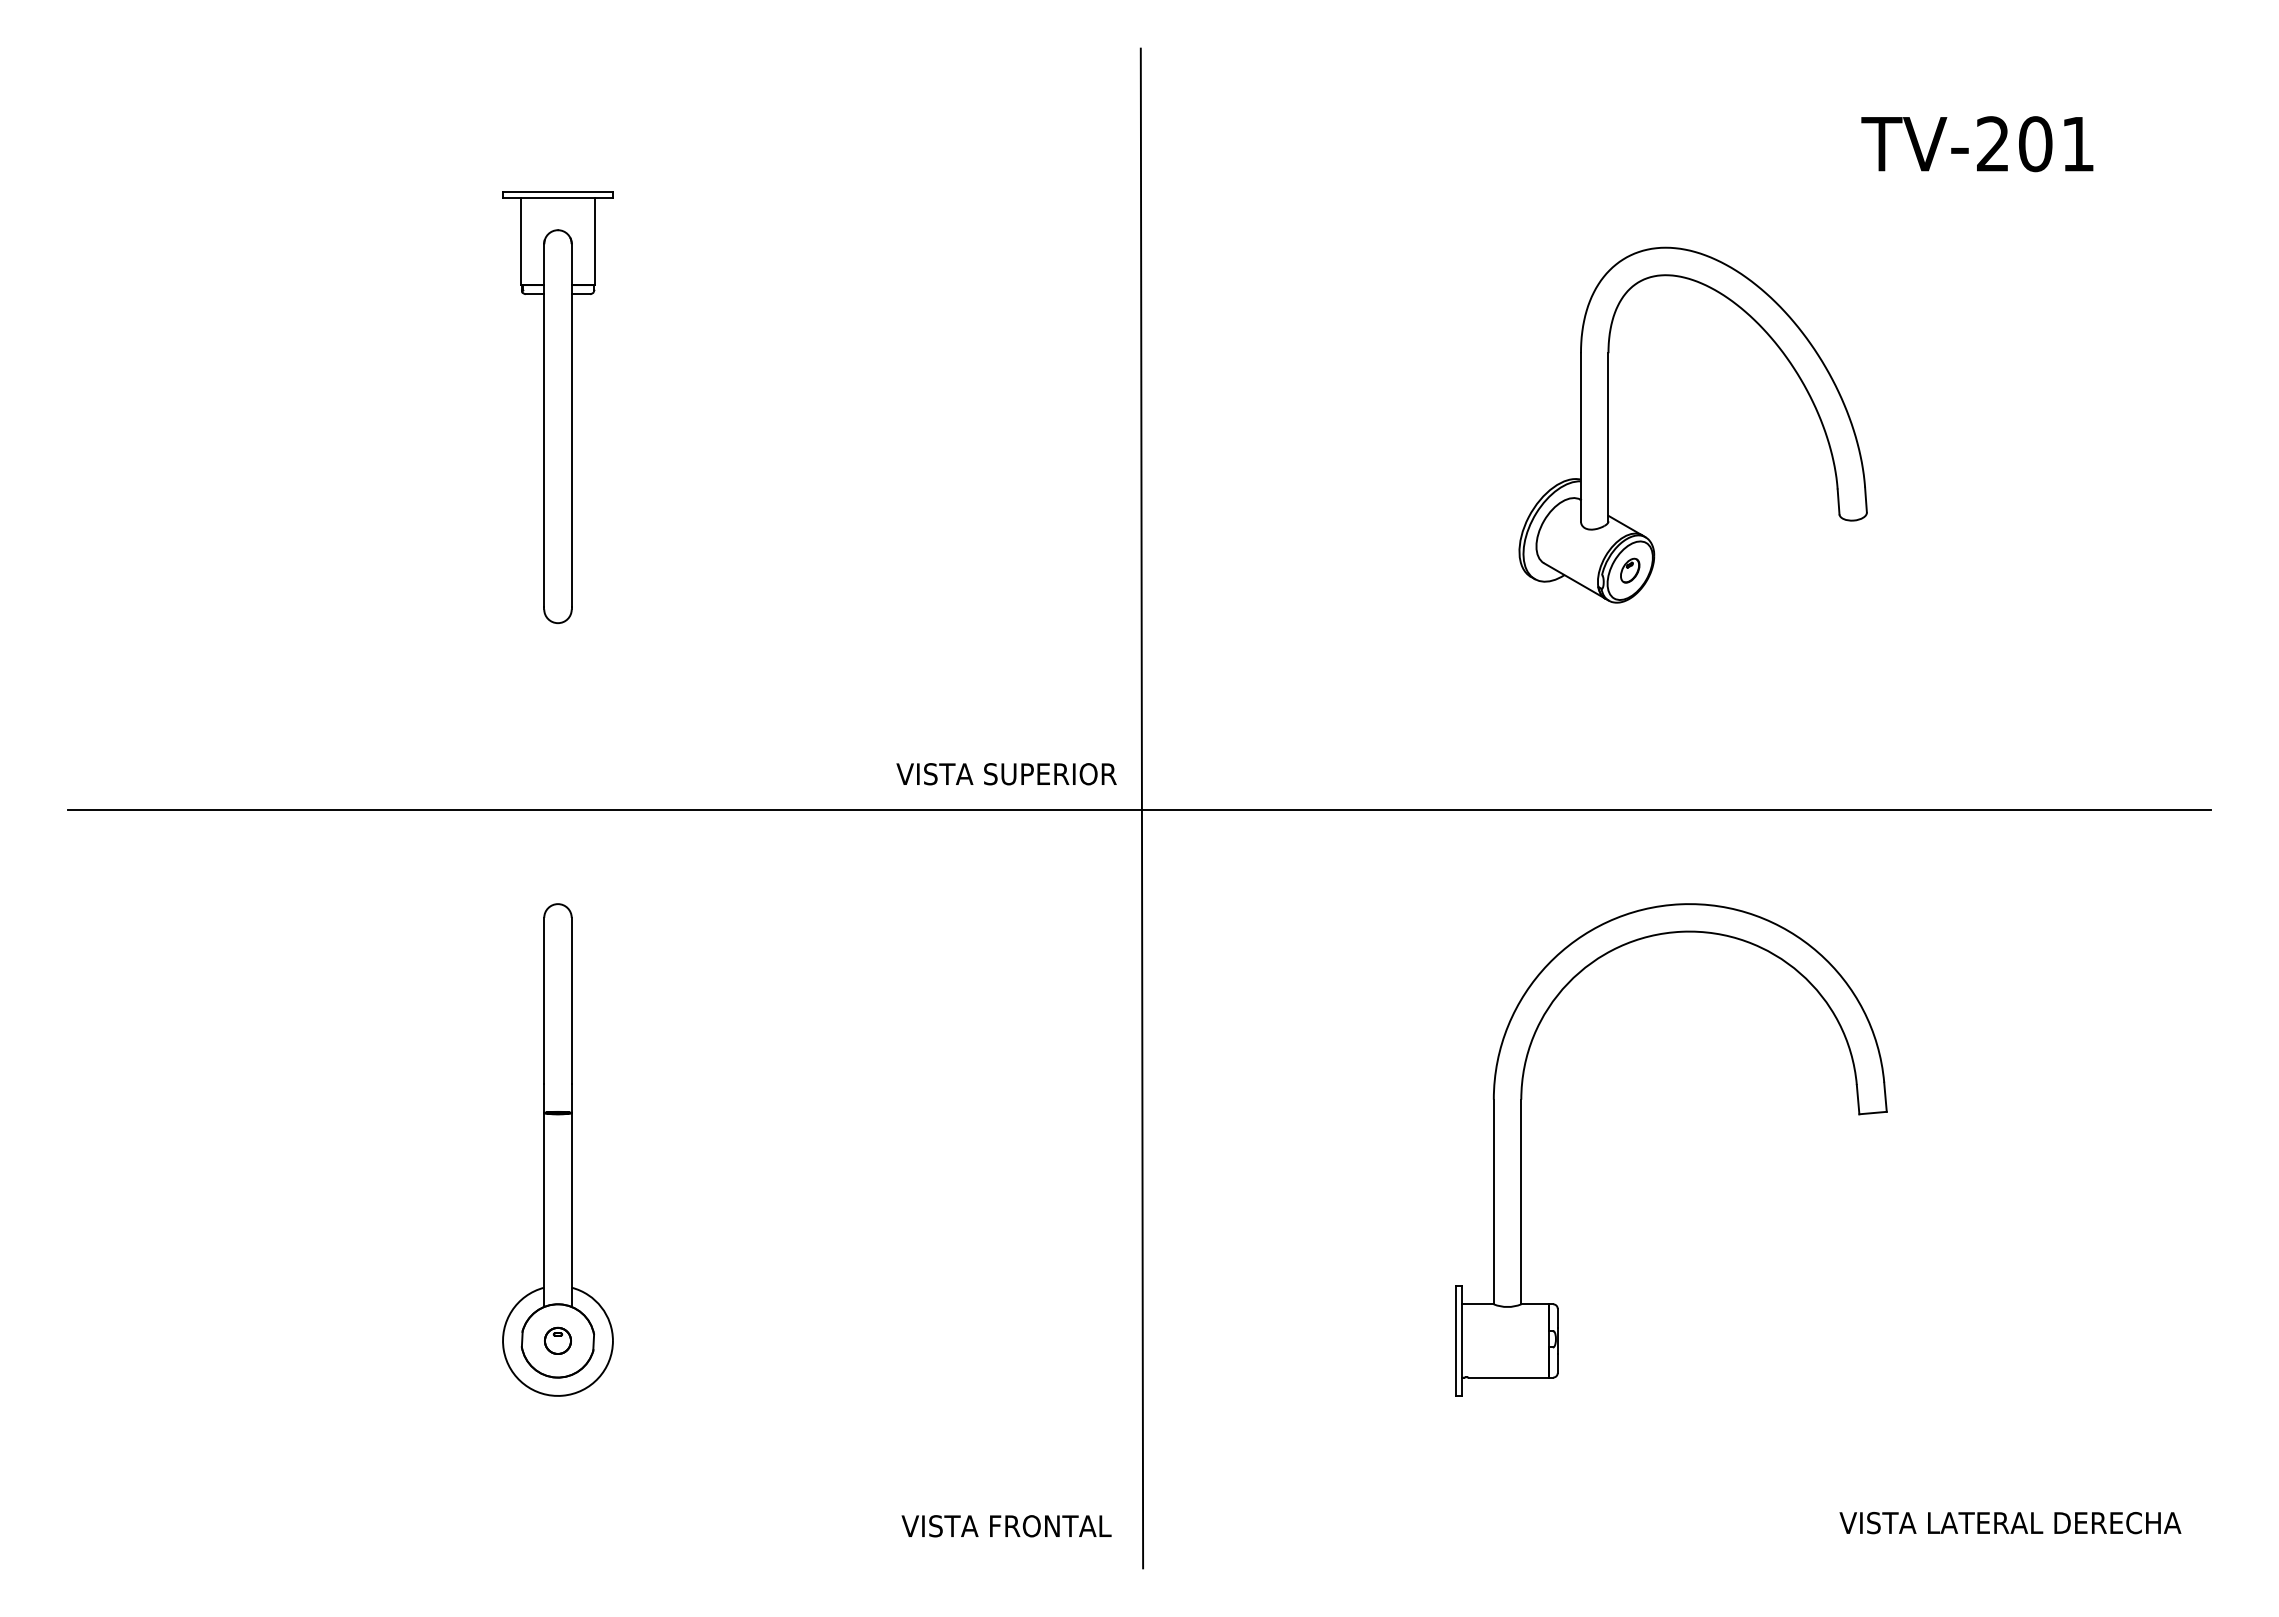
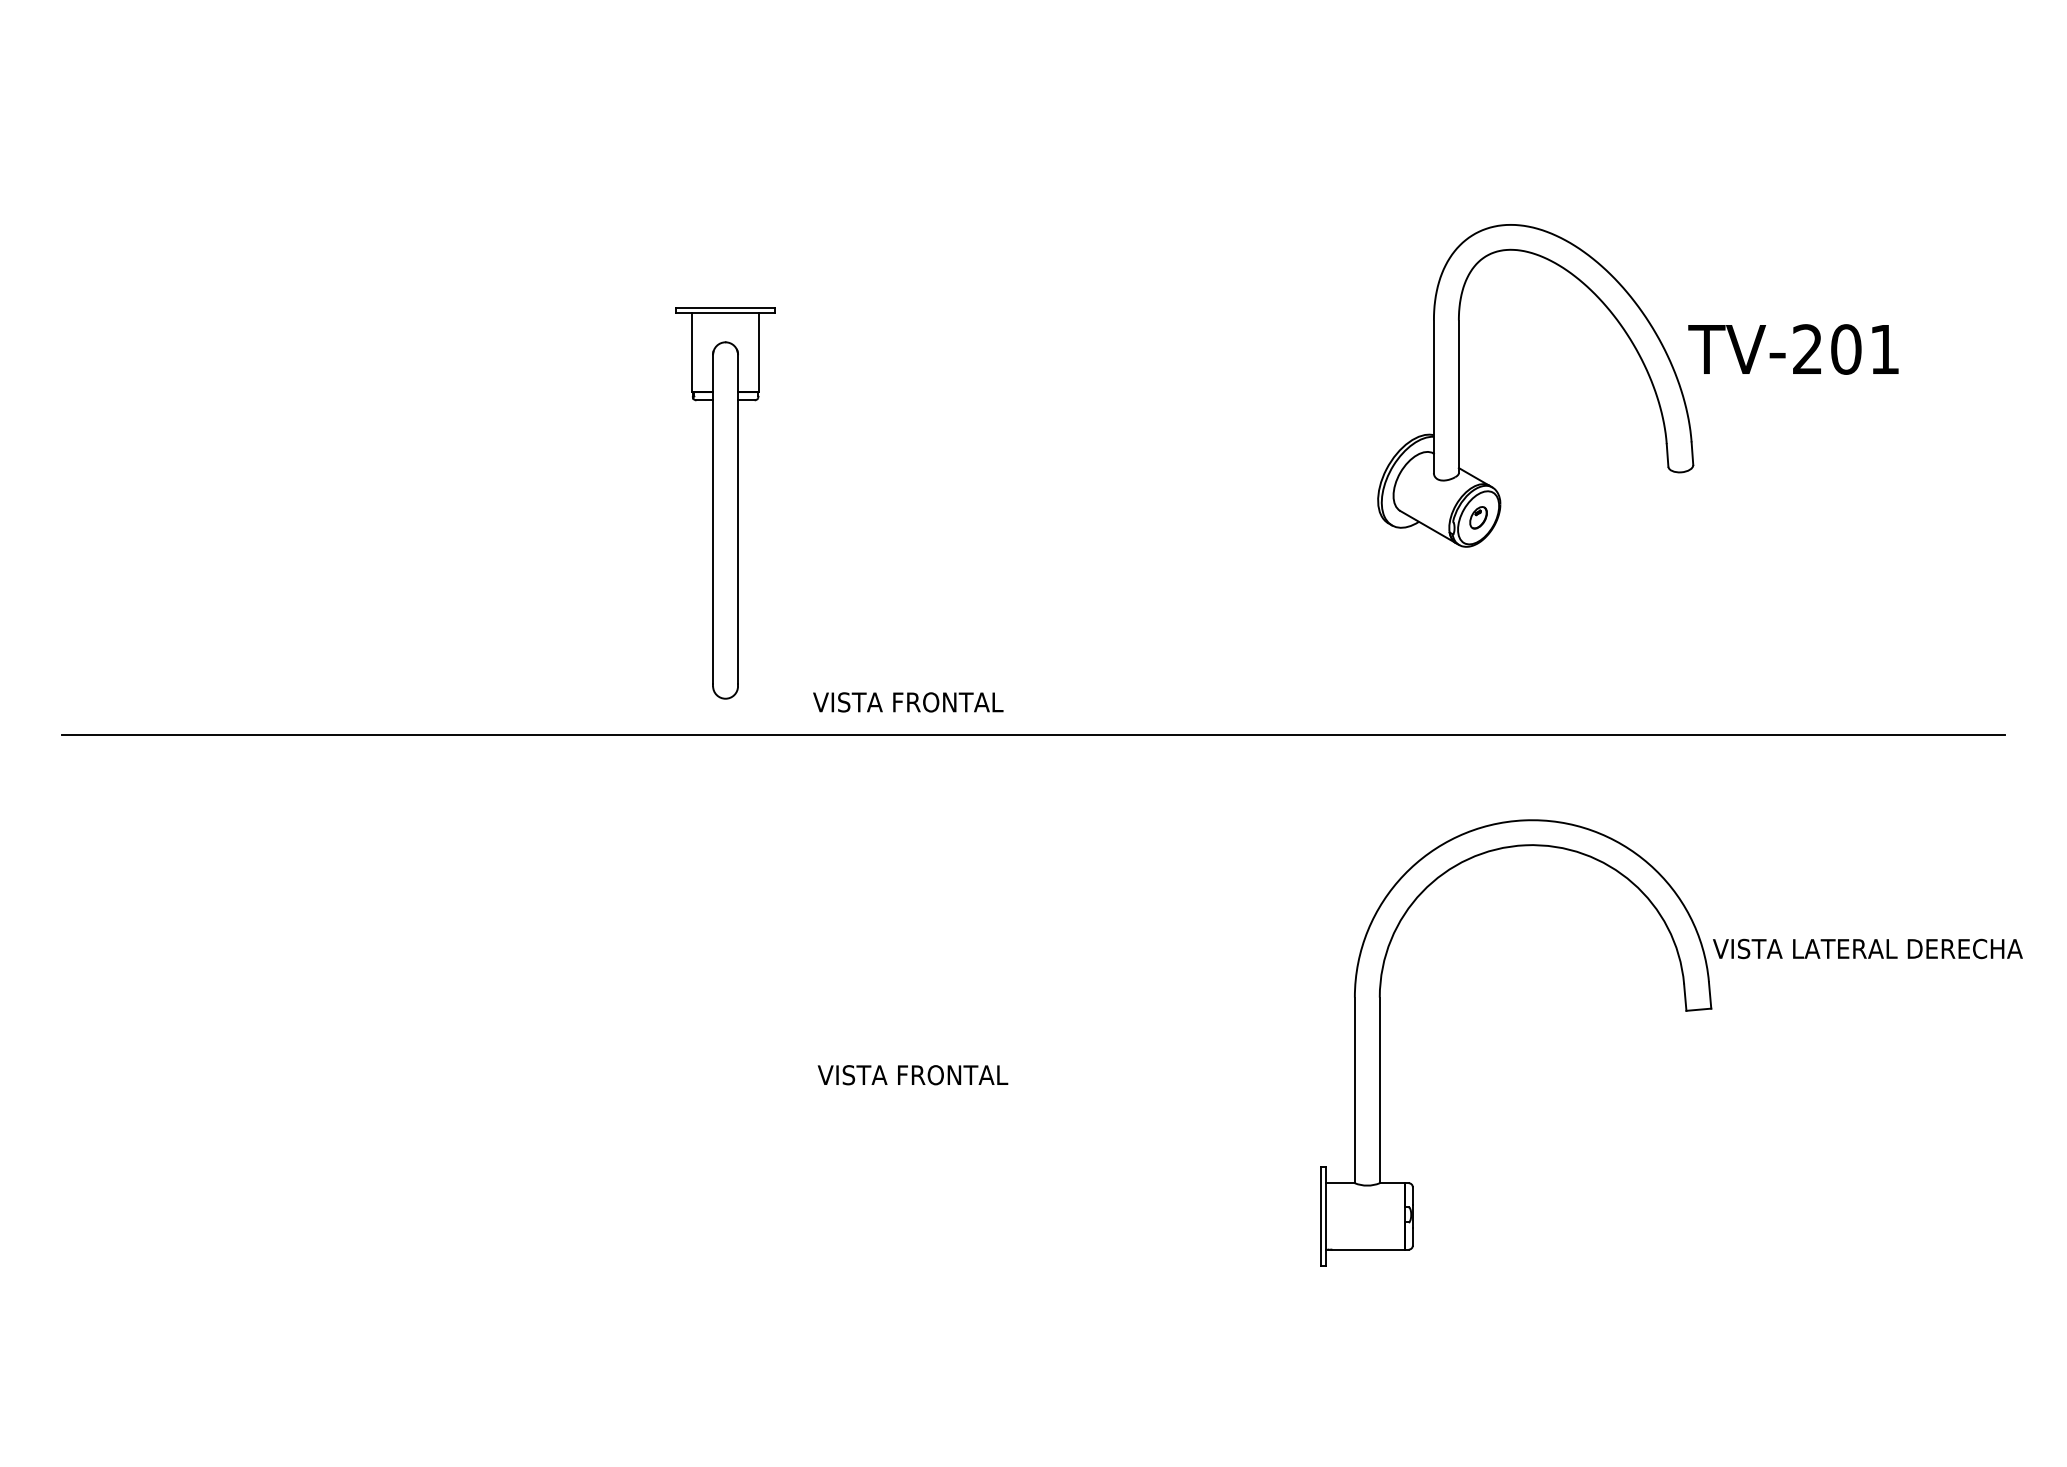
text: (1977, 144) -> (1793, 349), moved
part: (557, 407) -> (725, 503), moved
text: (1050, 774) -> (952, 702), VISTA SUPERIOR -> VISTA FRONTAL
line: (1141, 808) -> (1035, 733), removed
part: (557, 1149) -> (505, 1042), removed
text: (2010, 1523) -> (1867, 949), moved
text: (1006, 1526) -> (912, 1075), moved

